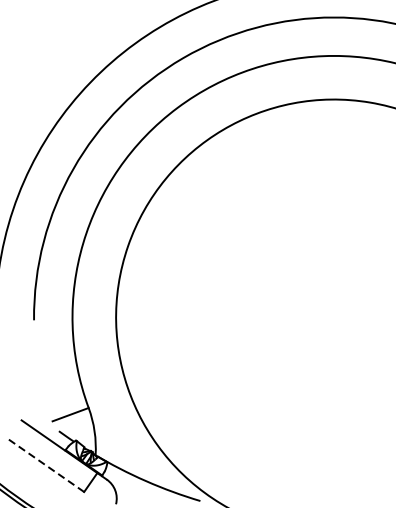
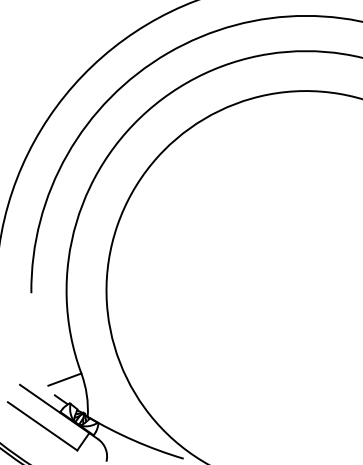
line: (46, 465) -> (42, 426), dashed -> solid

